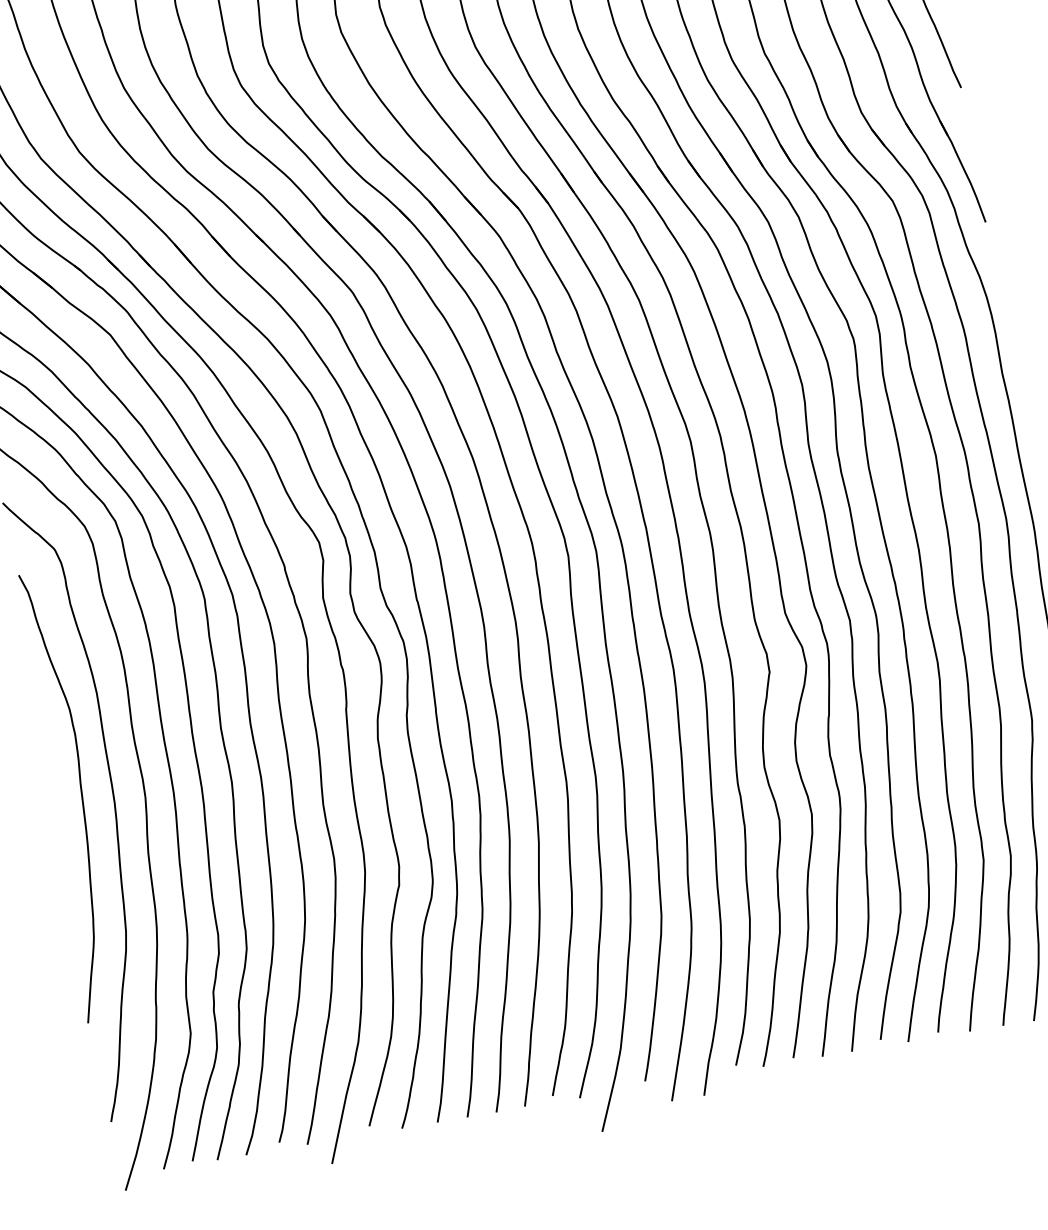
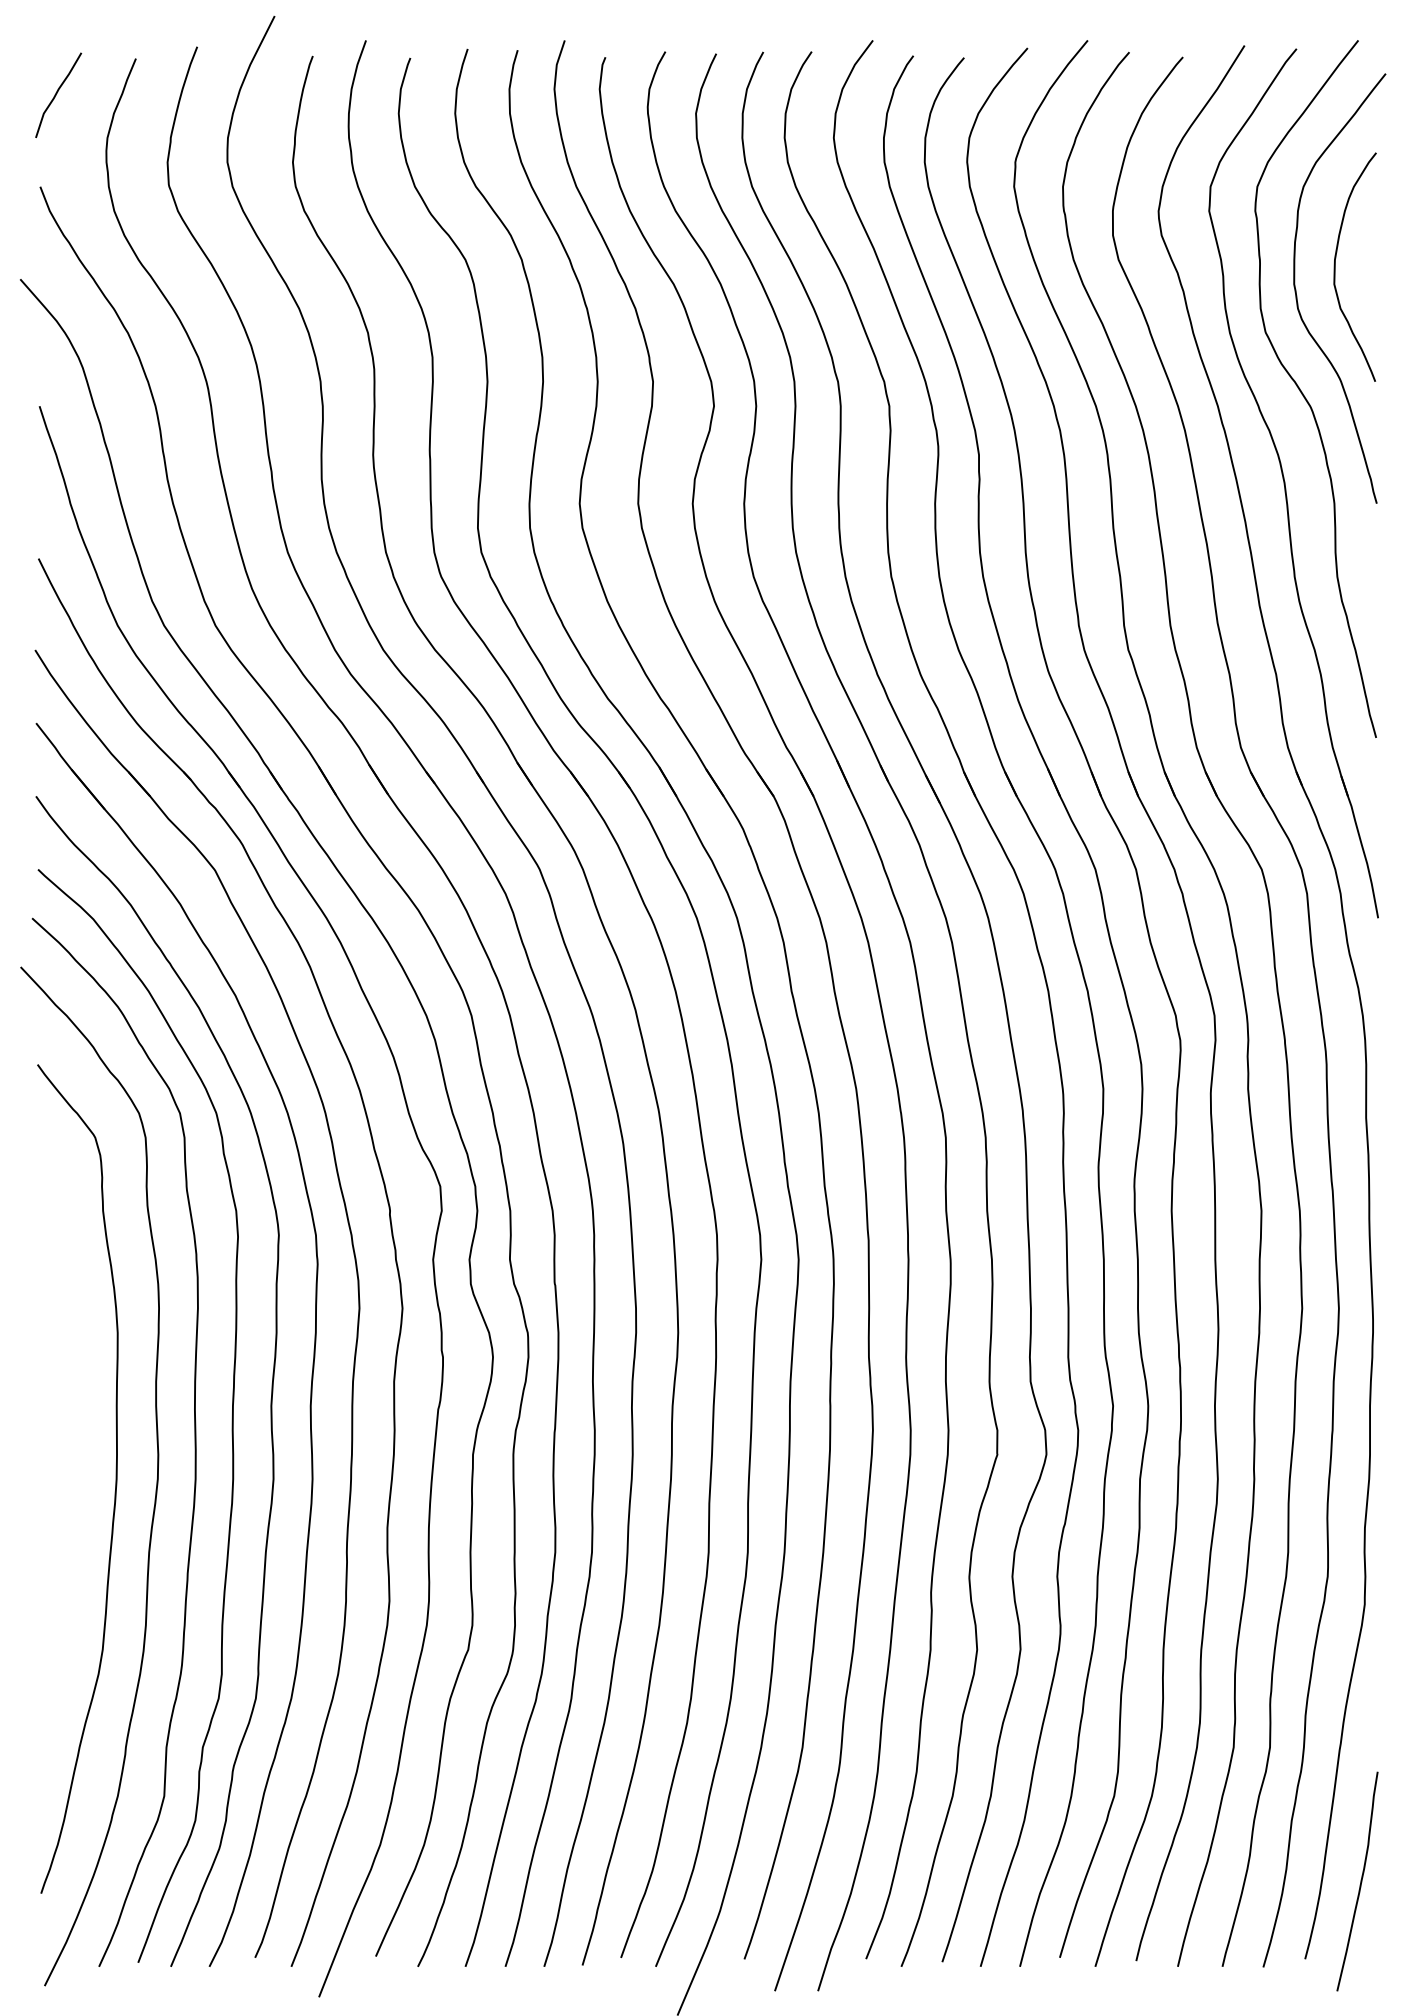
curve: (81, 796) -> (74, 1463), removed

